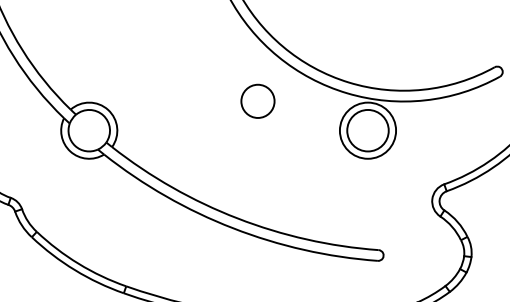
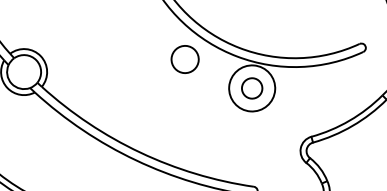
circle: (257, 100) -> (184, 58), moved
circle: (367, 130) -> (251, 88), size x0.6

